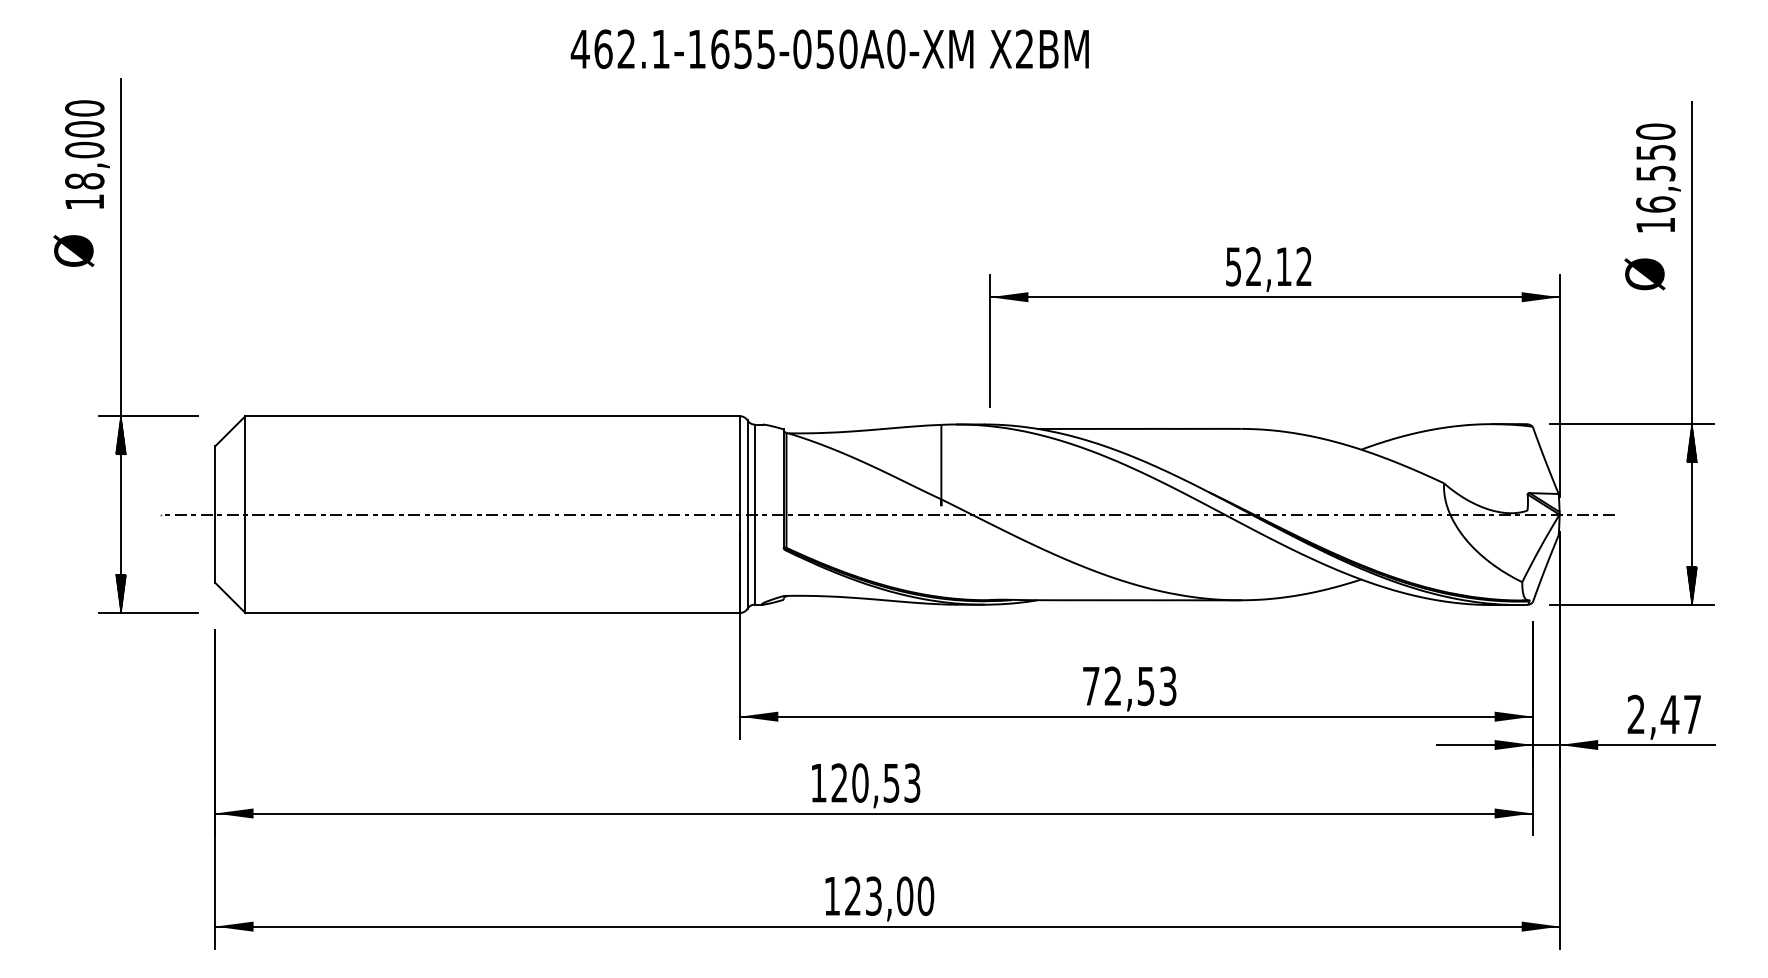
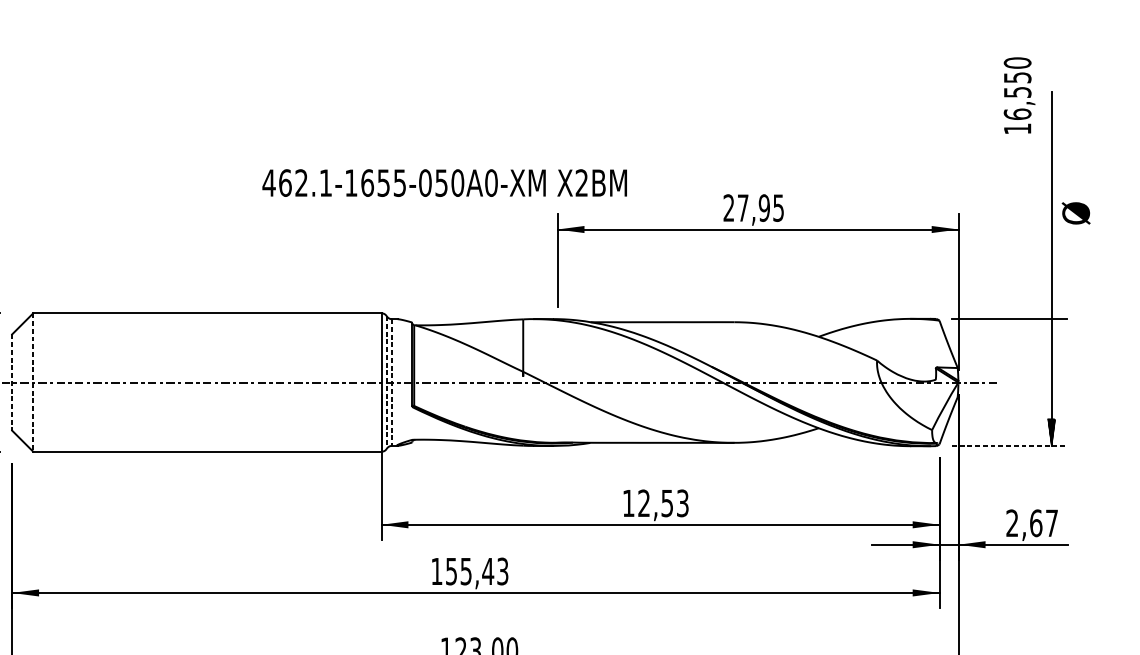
text: (829, 49) -> (444, 183), moved
text: (1658, 177) -> (1019, 95), moved
text: (1268, 266) -> (753, 207), 52,12 -> 27,95
text: (1644, 274) -> (1075, 213), moved
hatch: (1692, 443) -> (1051, 332), removed
line: (754, 514) -> (391, 382), solid -> dashed
line: (215, 515) -> (12, 383), solid -> dashed
line: (245, 515) -> (33, 383), solid -> dashed
line: (747, 515) -> (386, 383), solid -> dashed
line: (1632, 605) -> (1009, 446), solid -> dashed
text: (1091, 686) -> (628, 503), 72,53 -> 12,53
text: (1669, 714) -> (1035, 523), 2,47 -> 2,67
text: (865, 782) -> (469, 571), 120,53 -> 155,43

